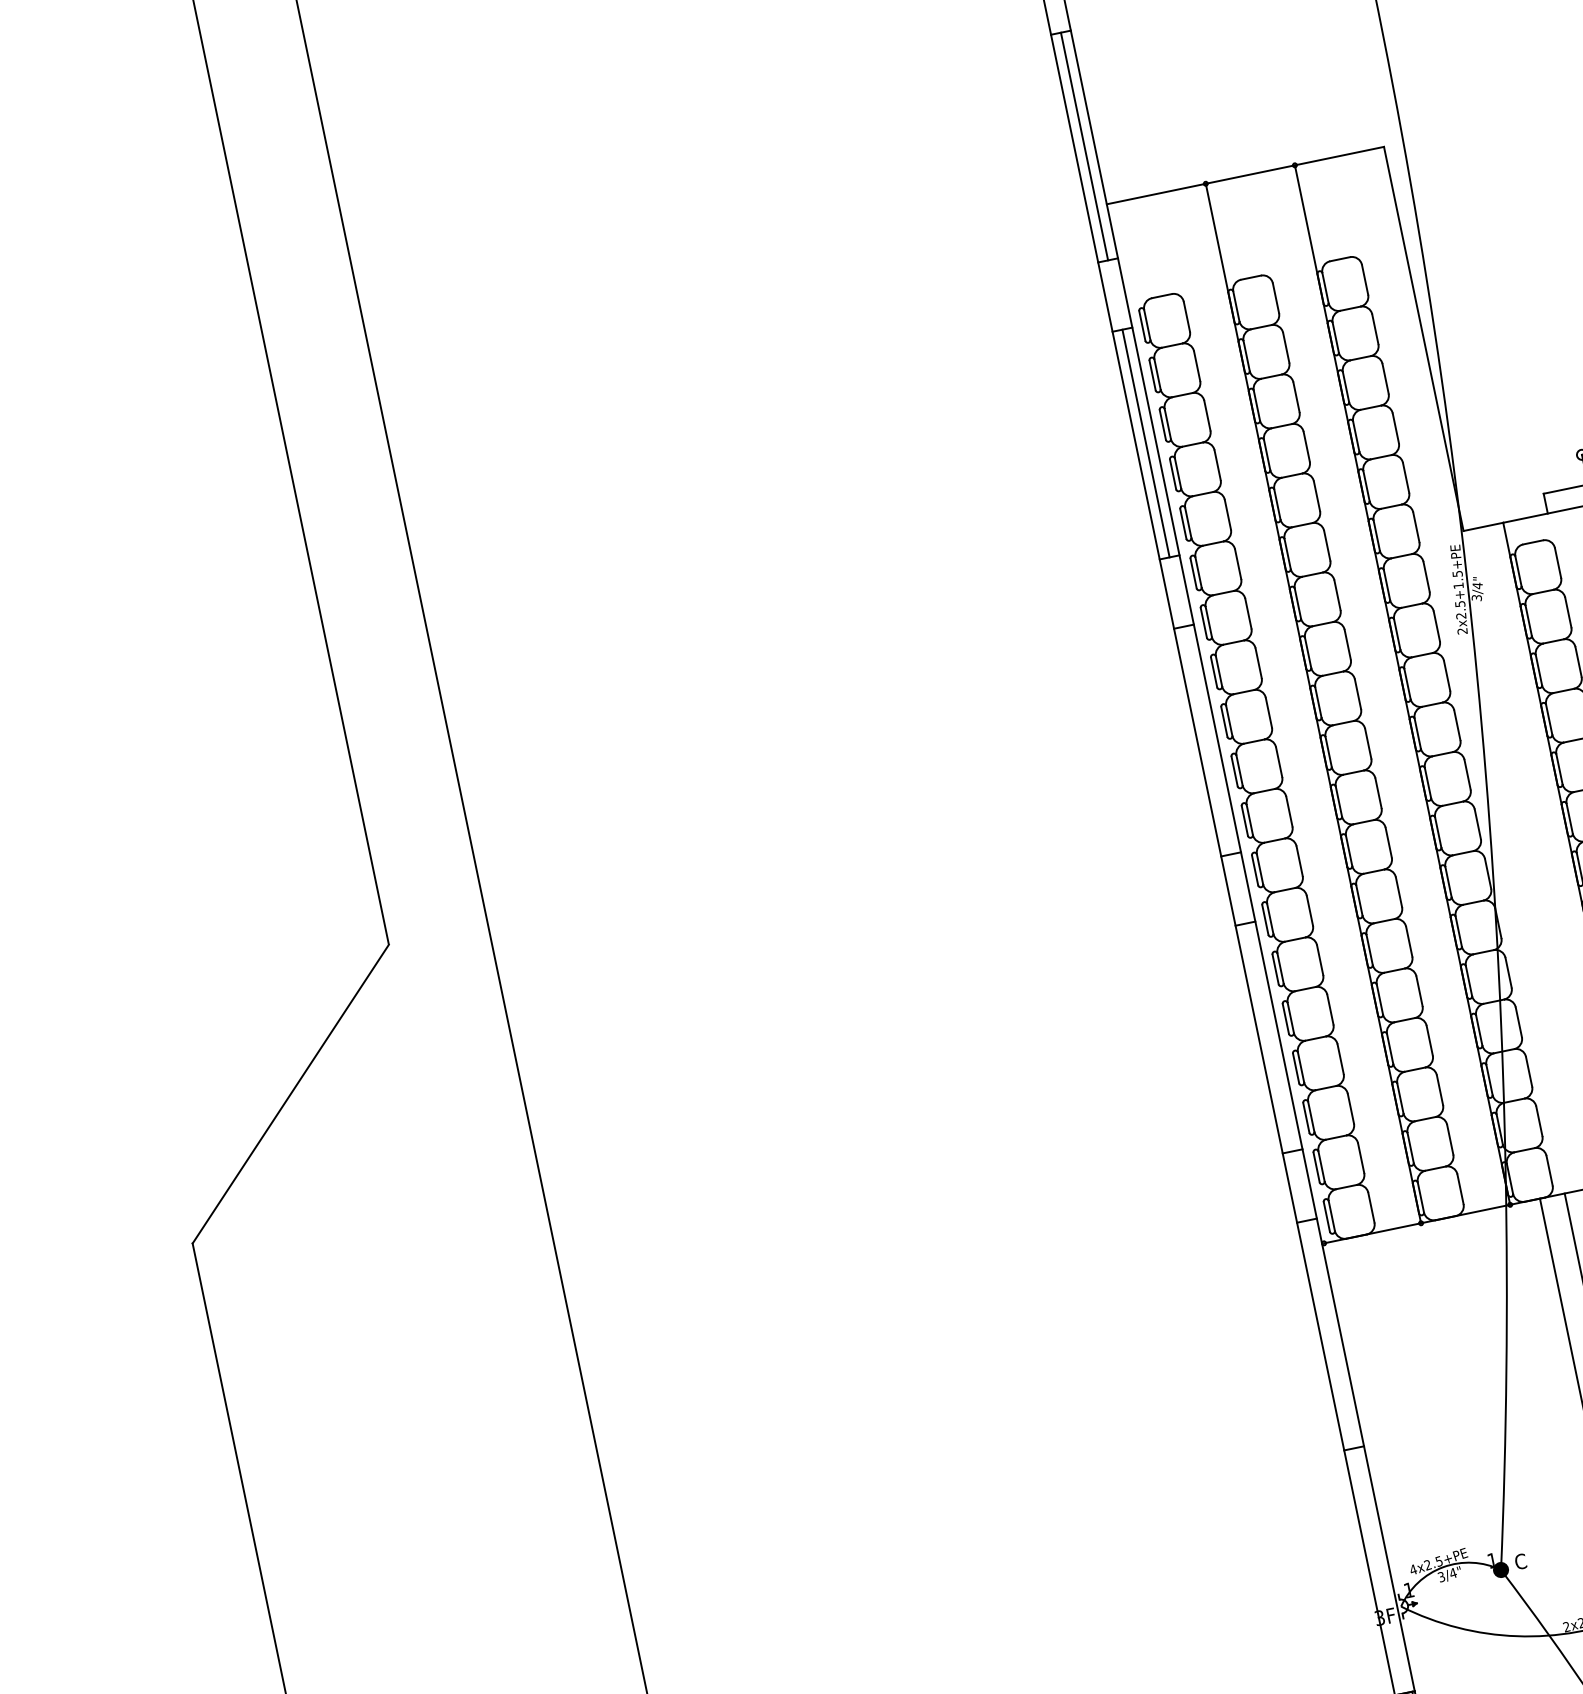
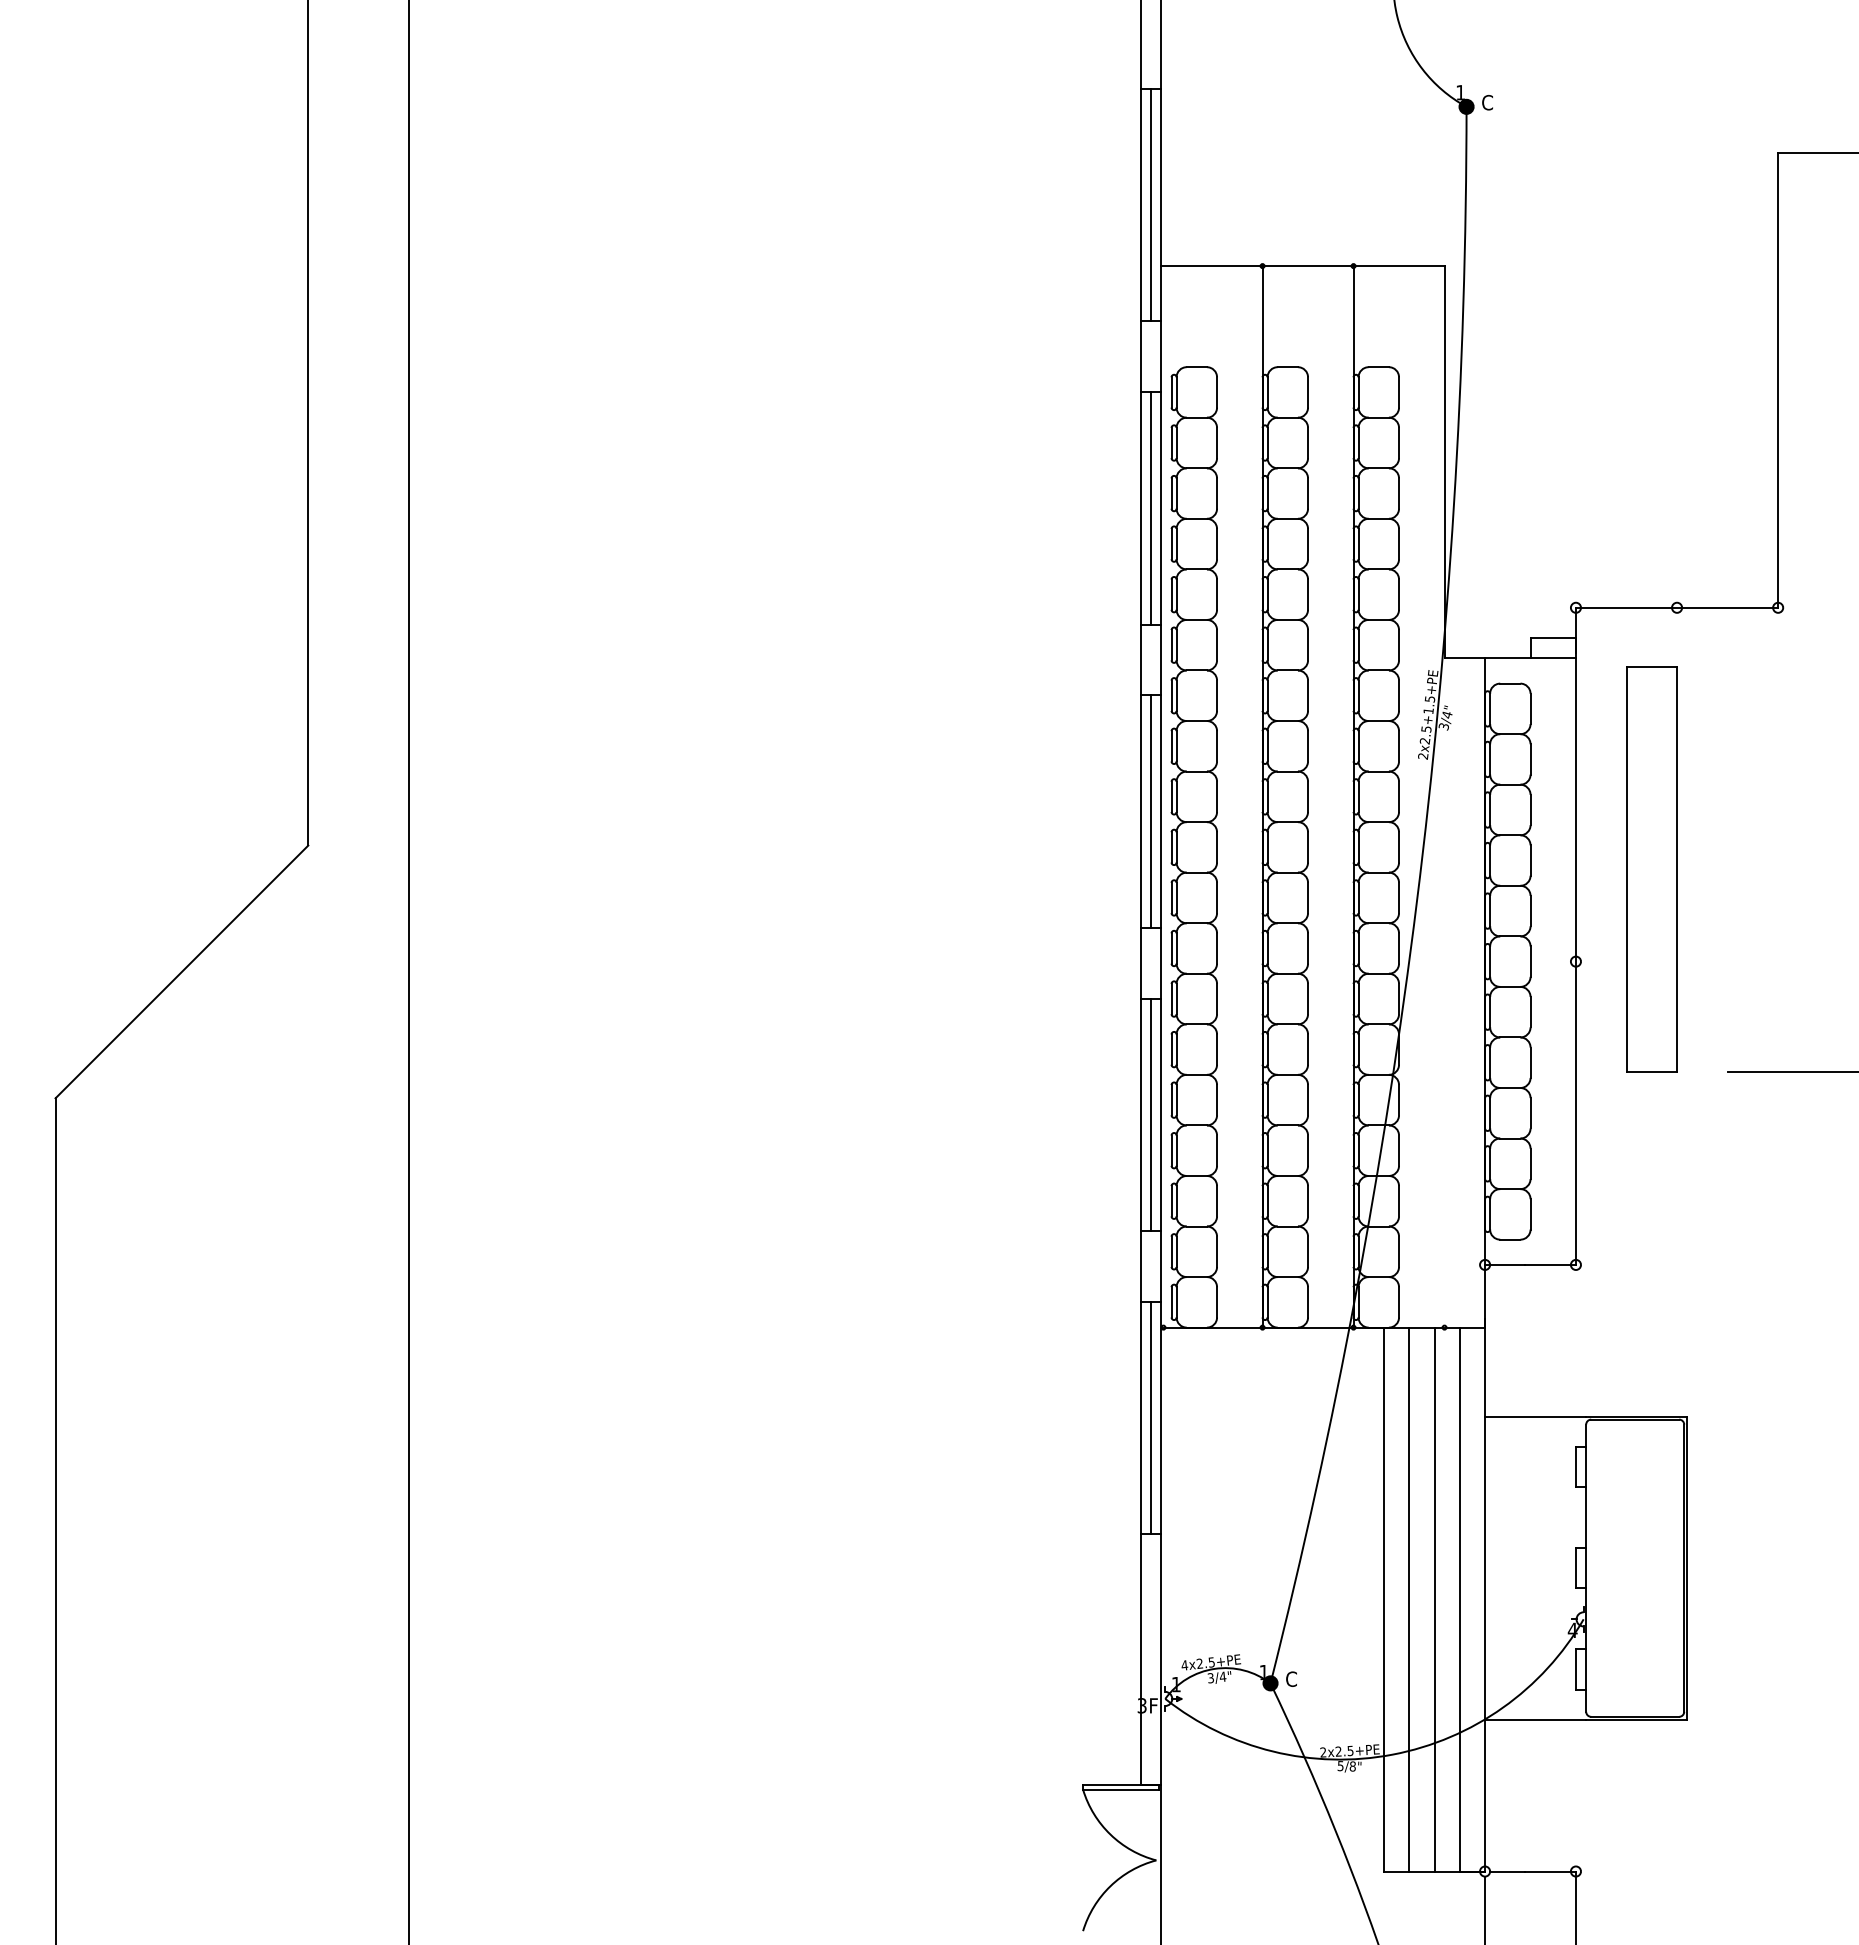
line: (1207, 740) -> (1151, 811), added
line: (1269, 1037) -> (1151, 1114), added
line: (1330, 1333) -> (1151, 1417), added

